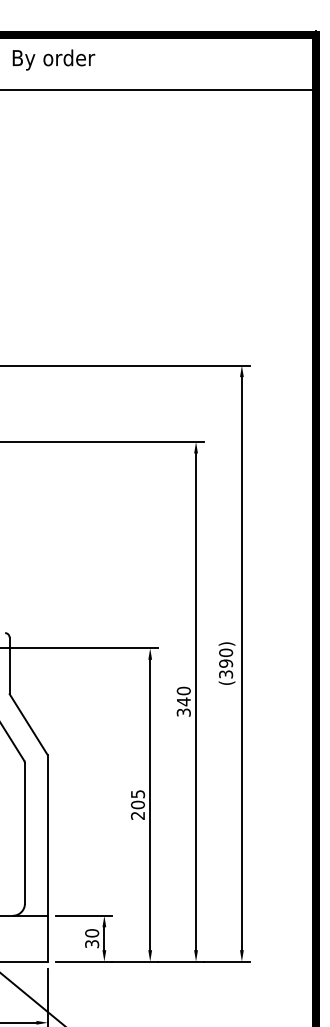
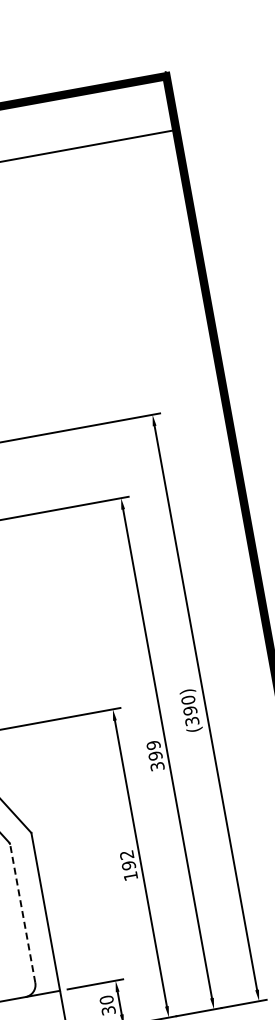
text: (183, 696) -> (154, 750), 340 -> 399
text: (137, 804) -> (128, 865), 205 -> 192
line: (24, 832) -> (22, 913), solid -> dashed

